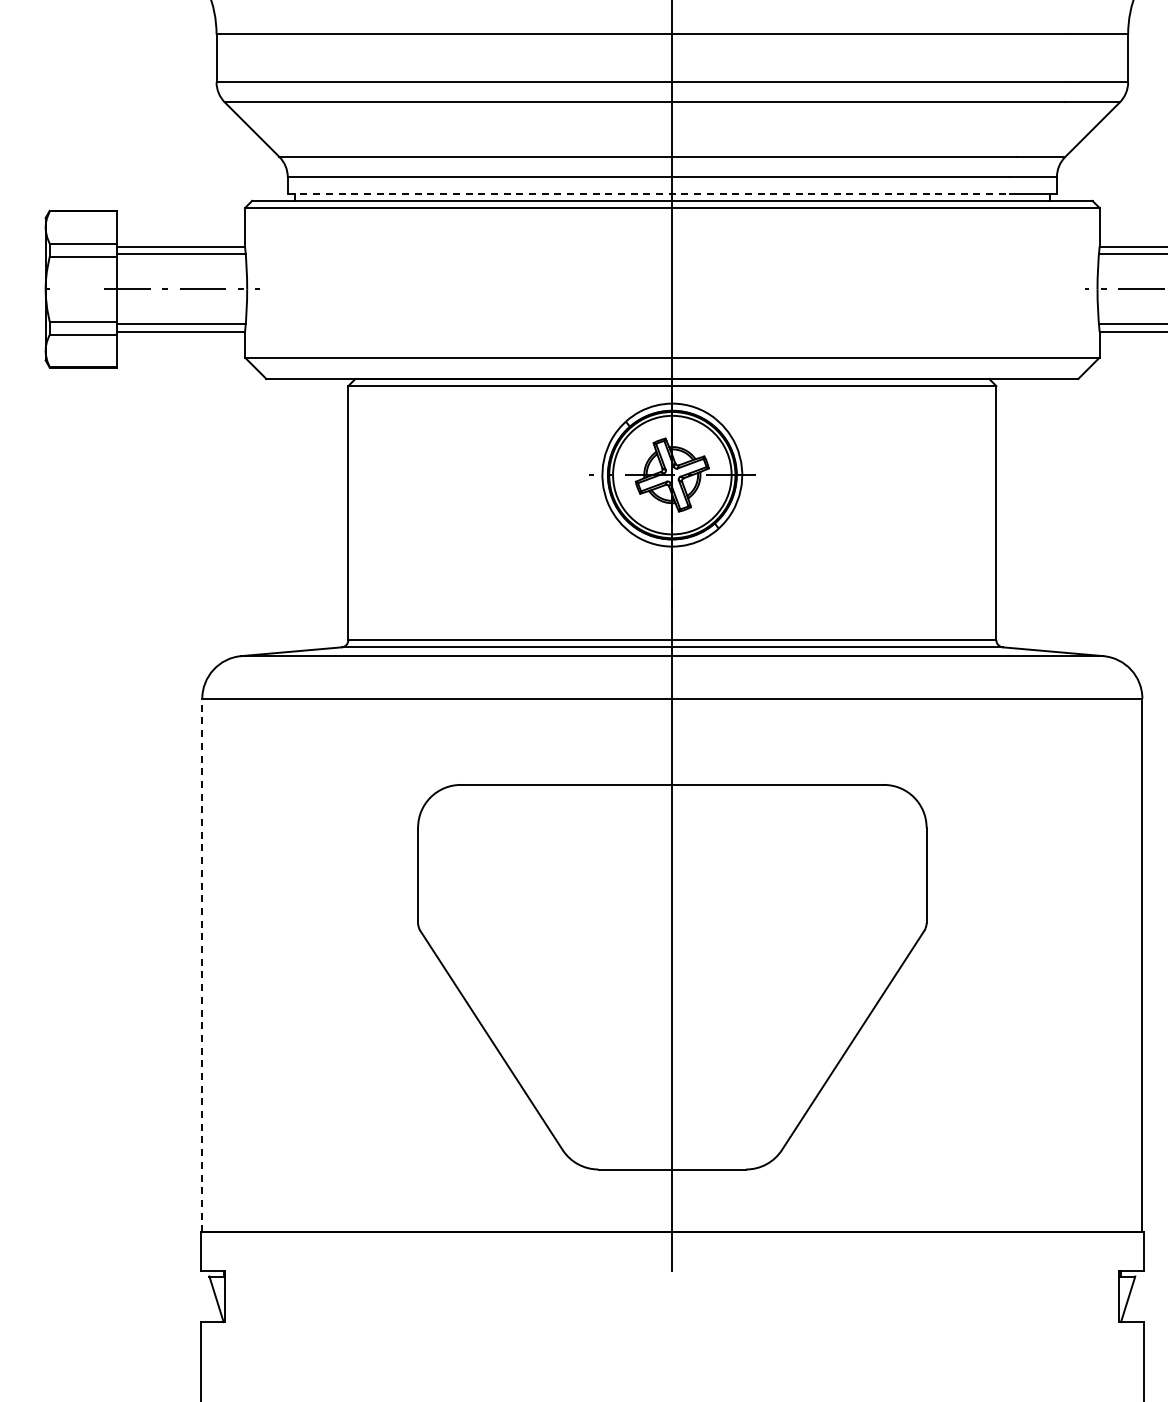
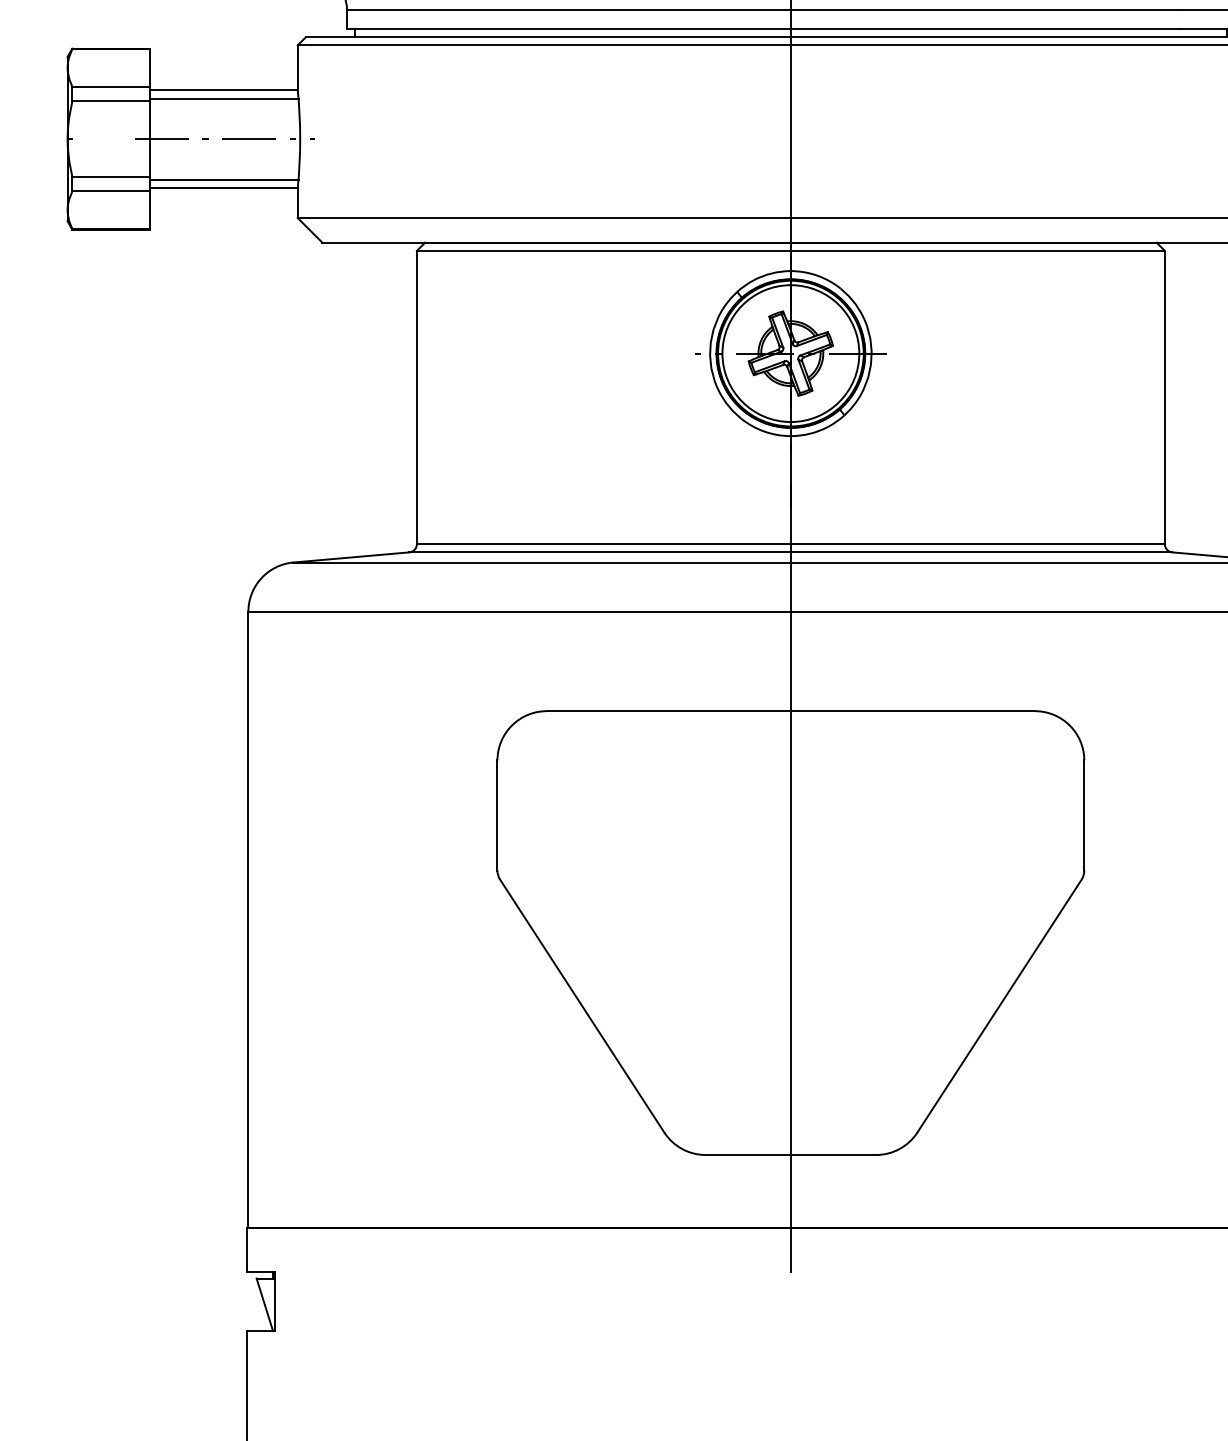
line: (649, 193) -> (764, 28), dashed -> solid
line: (202, 965) -> (248, 919), dashed -> solid

